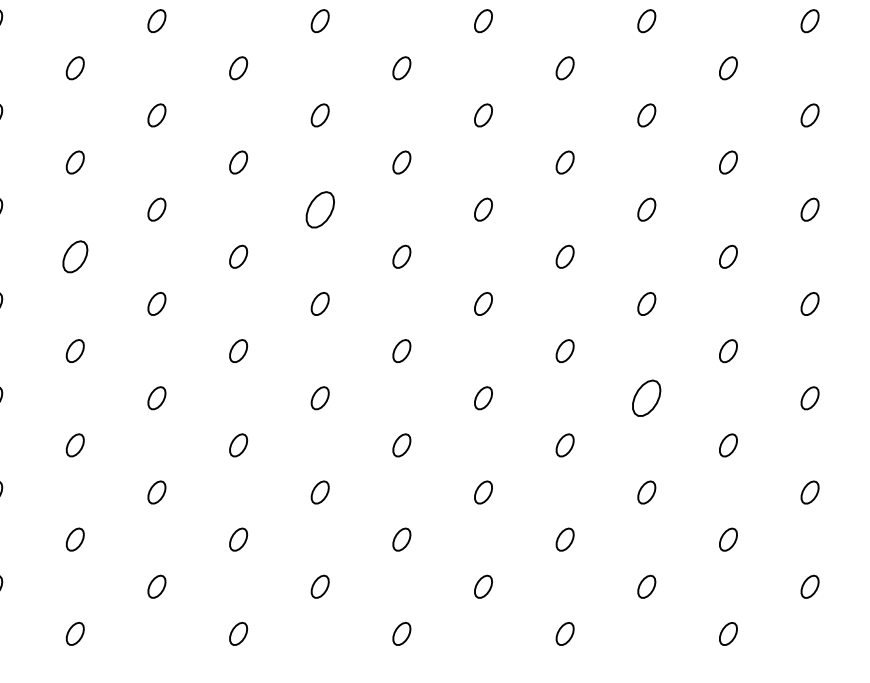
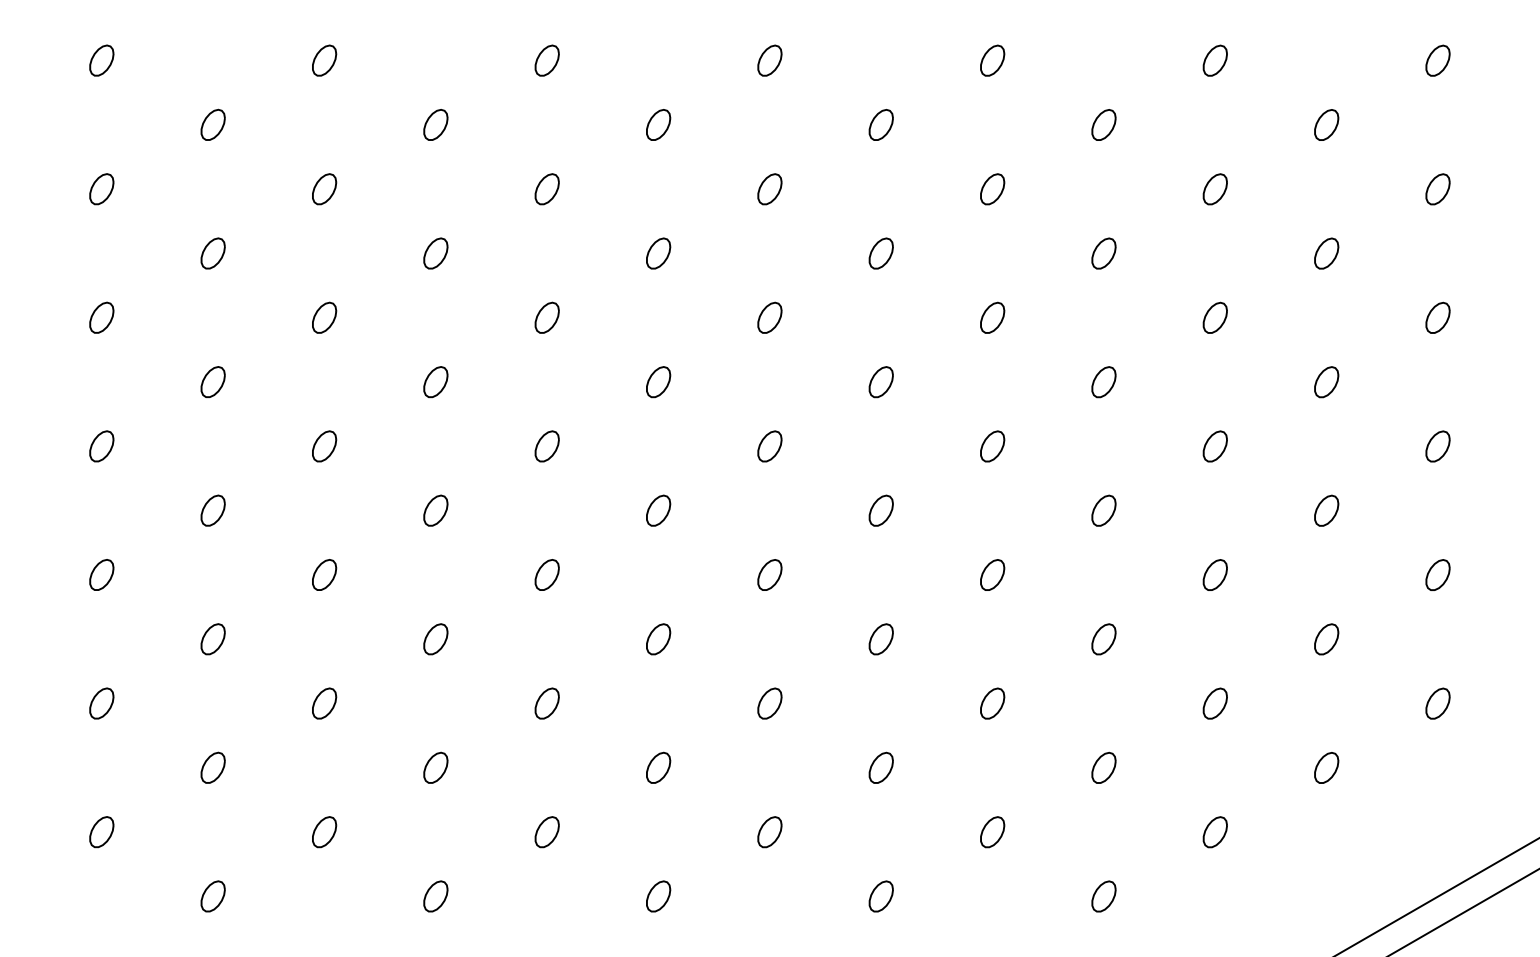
part: (319, 209) -> (546, 317), size x0.62
part: (74, 256) -> (212, 381), size x0.71
part: (646, 397) -> (992, 574), size x0.62

